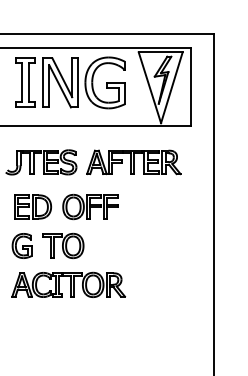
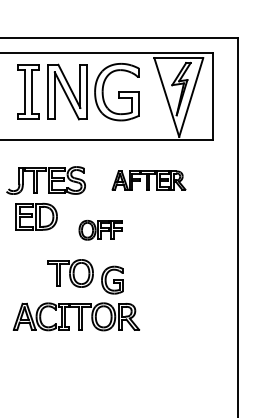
part: (133, 162) -> (148, 180), size x0.7
part: (32, 206) -> (36, 216), moved
part: (90, 207) -> (100, 230), size x0.7
part: (21, 245) -> (111, 279), moved

